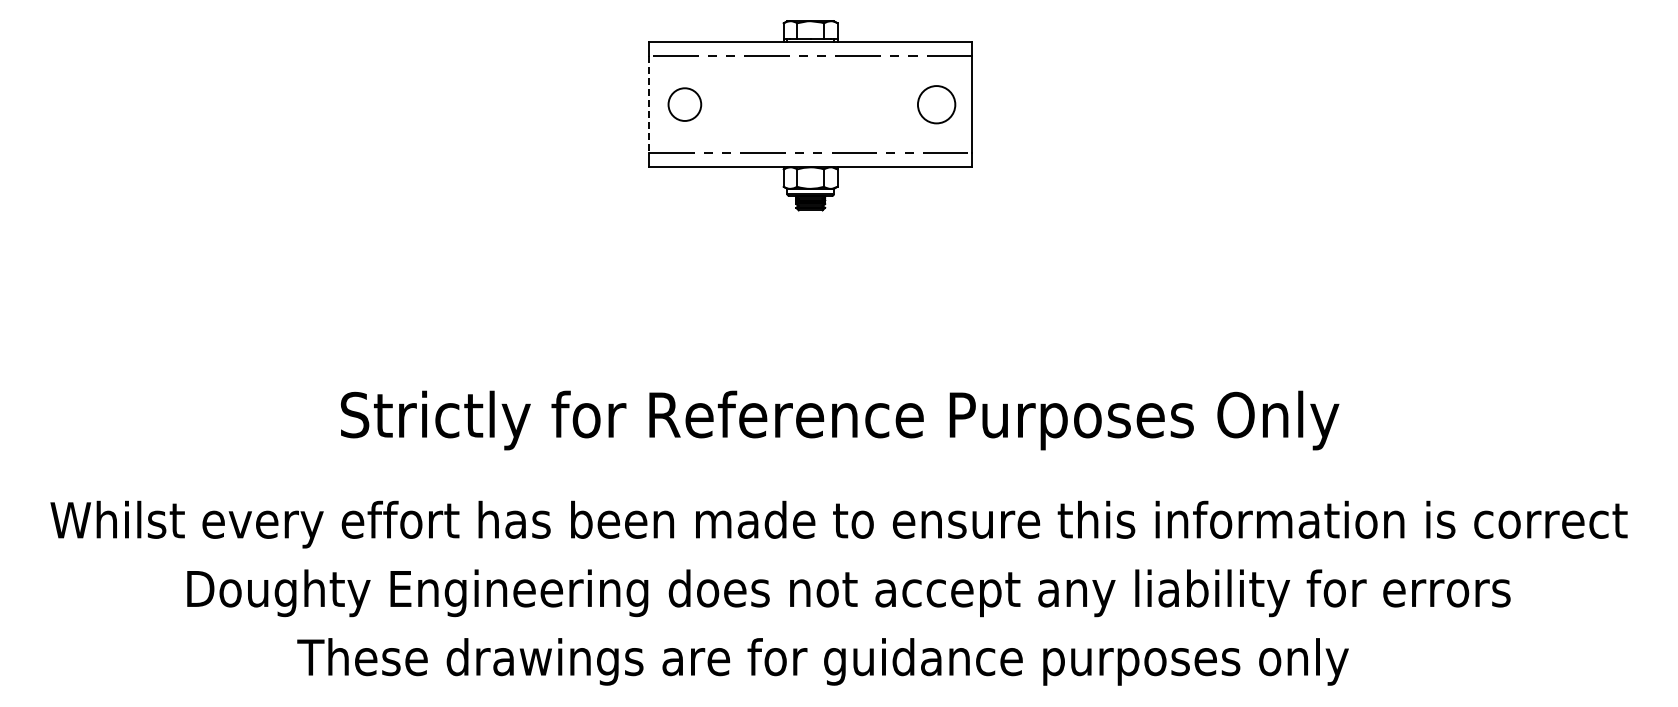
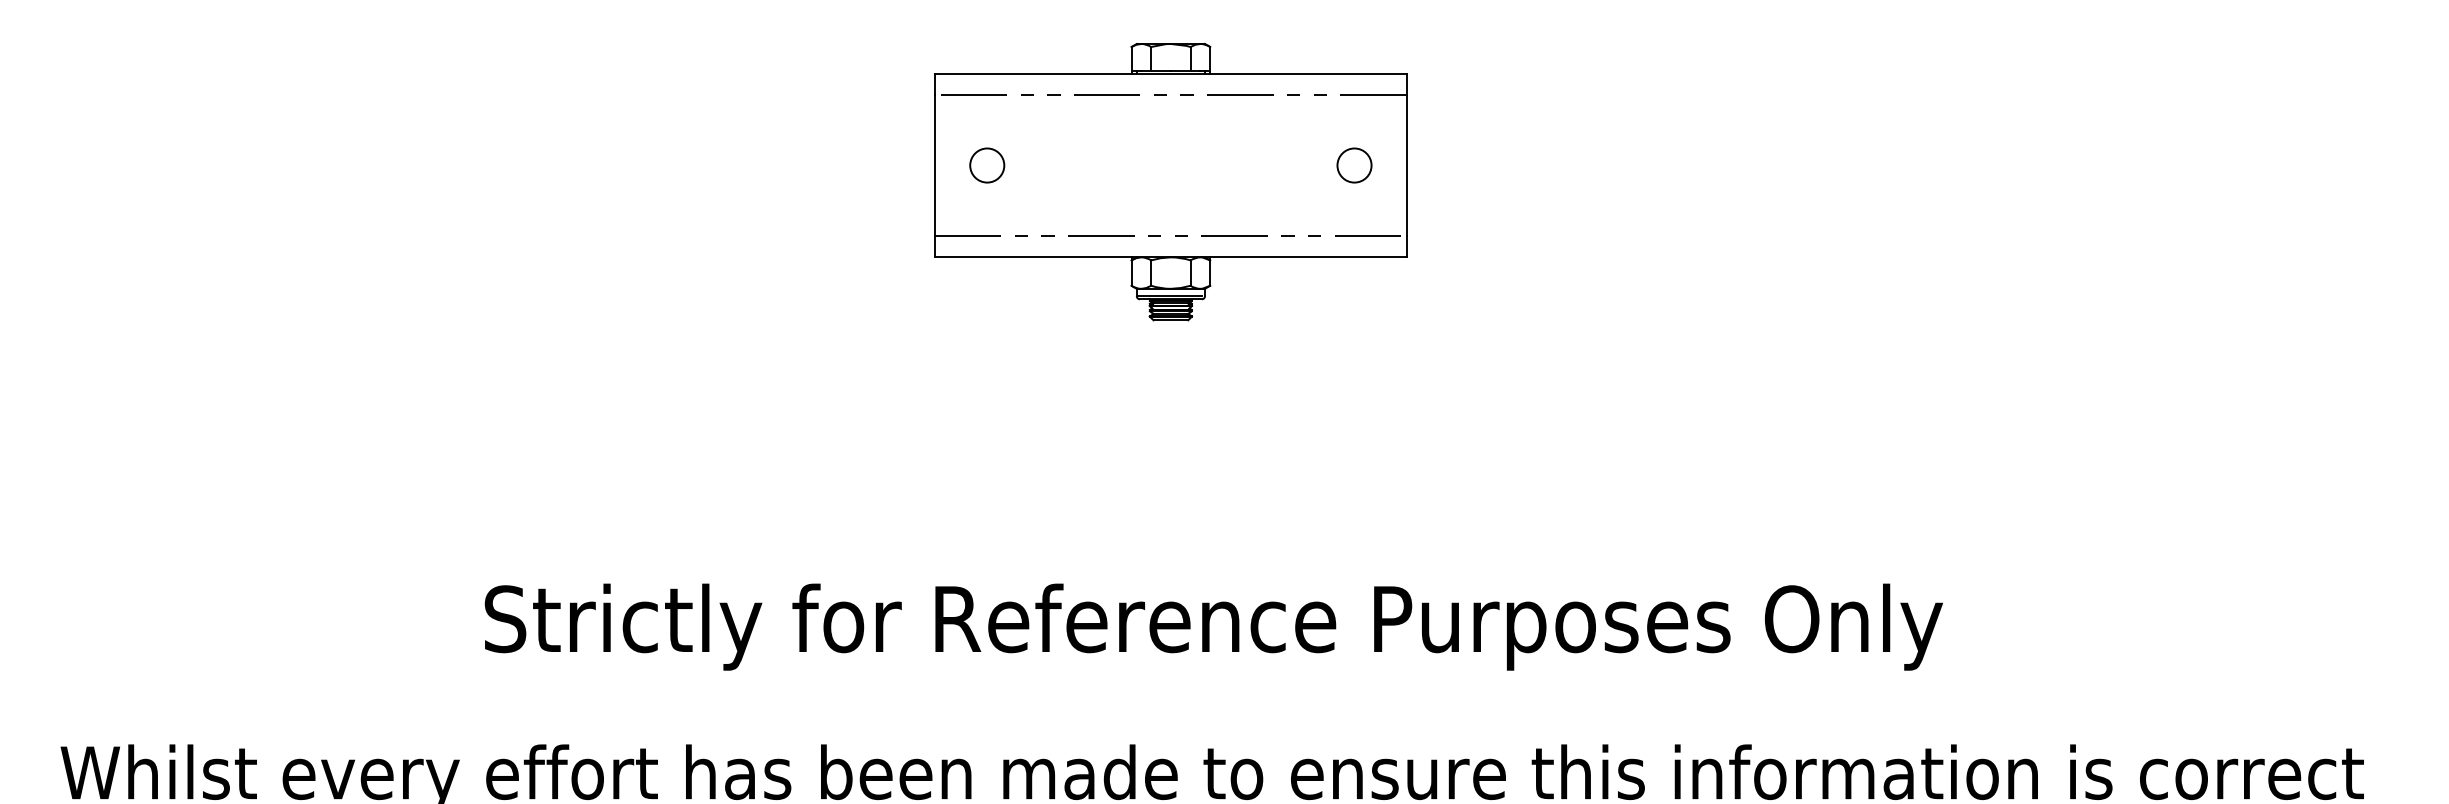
circle: (684, 103) -> (986, 164), size x0.71
circle: (935, 103) -> (1353, 164), size x0.62
line: (649, 104) -> (935, 165), dashed -> solid

